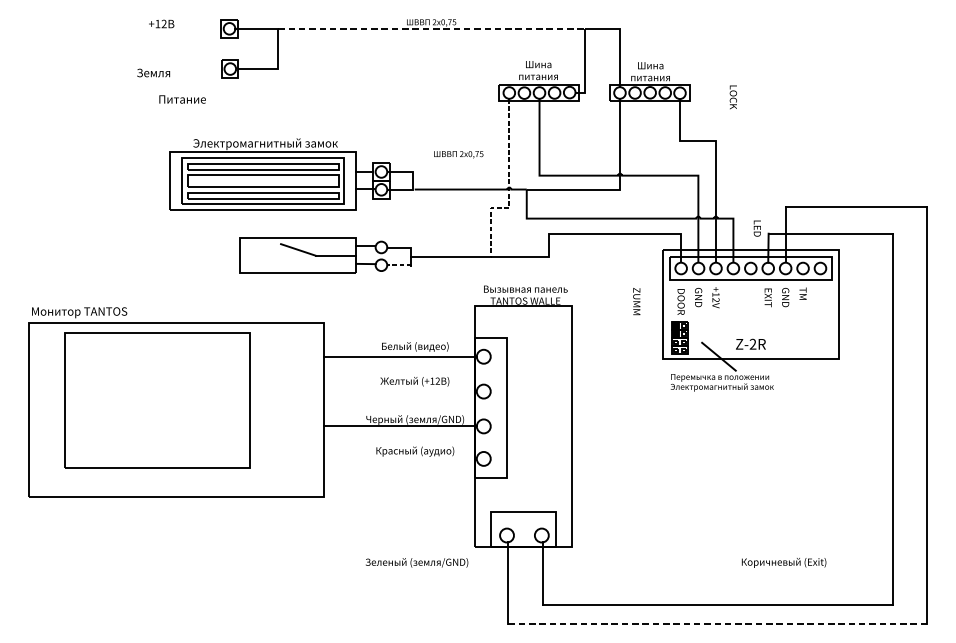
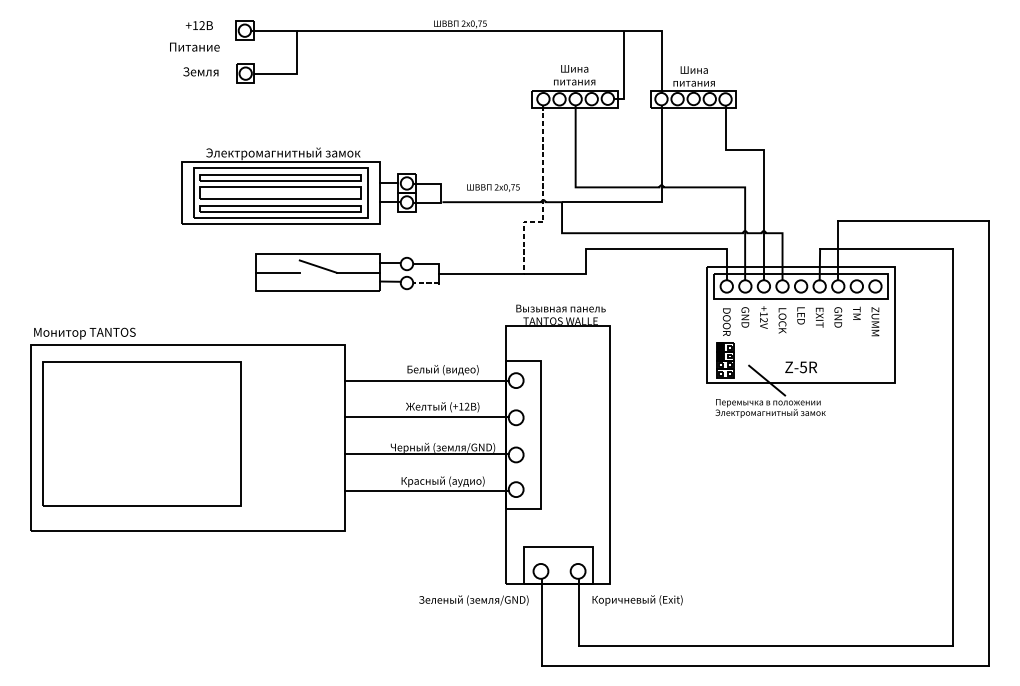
text: (160, 23) -> (198, 25), moved
line: (432, 28) -> (461, 30), dashed -> solid
text: (153, 72) -> (200, 71), moved
text: (733, 97) -> (782, 320), moved
text: (182, 98) -> (194, 46), moved
text: (458, 154) -> (493, 187), moved
text: (756, 228) -> (800, 315), moved
line: (260, 255) -> (277, 272), added
text: (636, 301) -> (875, 321), moved
text: (753, 344) -> (803, 367), Z-2R -> Z-5R
line: (399, 390) -> (426, 416), added
part: (157, 399) -> (141, 433), moved
line: (399, 459) -> (426, 490), added
text: (416, 562) -> (473, 600), moved
text: (783, 562) -> (637, 600), moved
line: (717, 623) -> (765, 665), dashed -> solid

